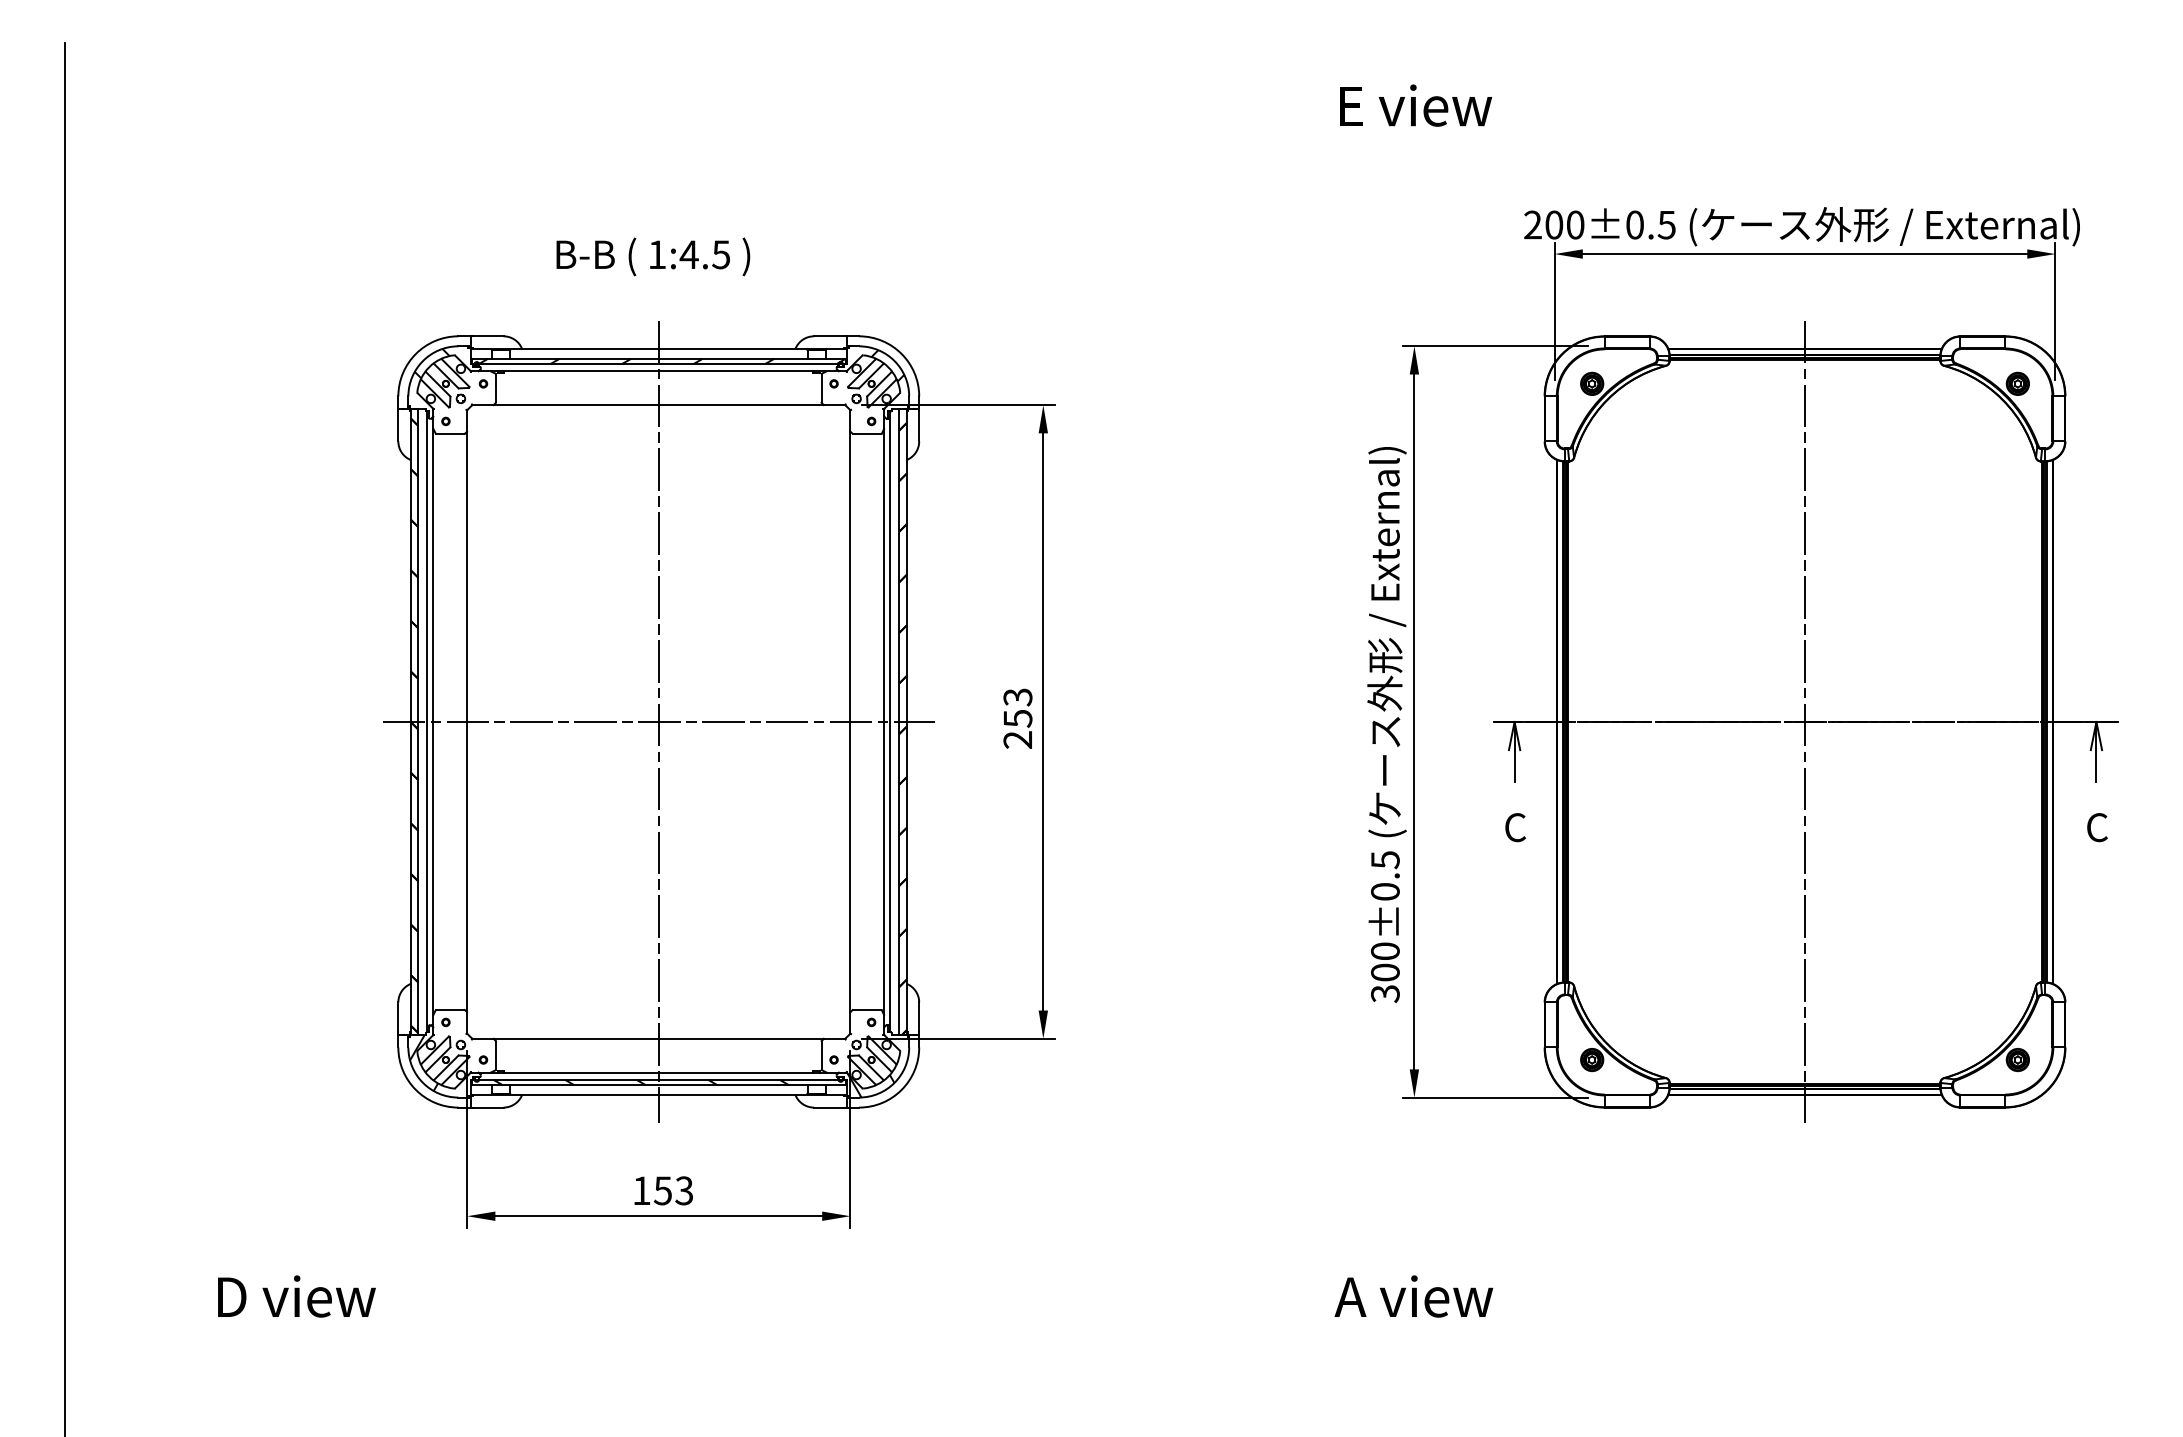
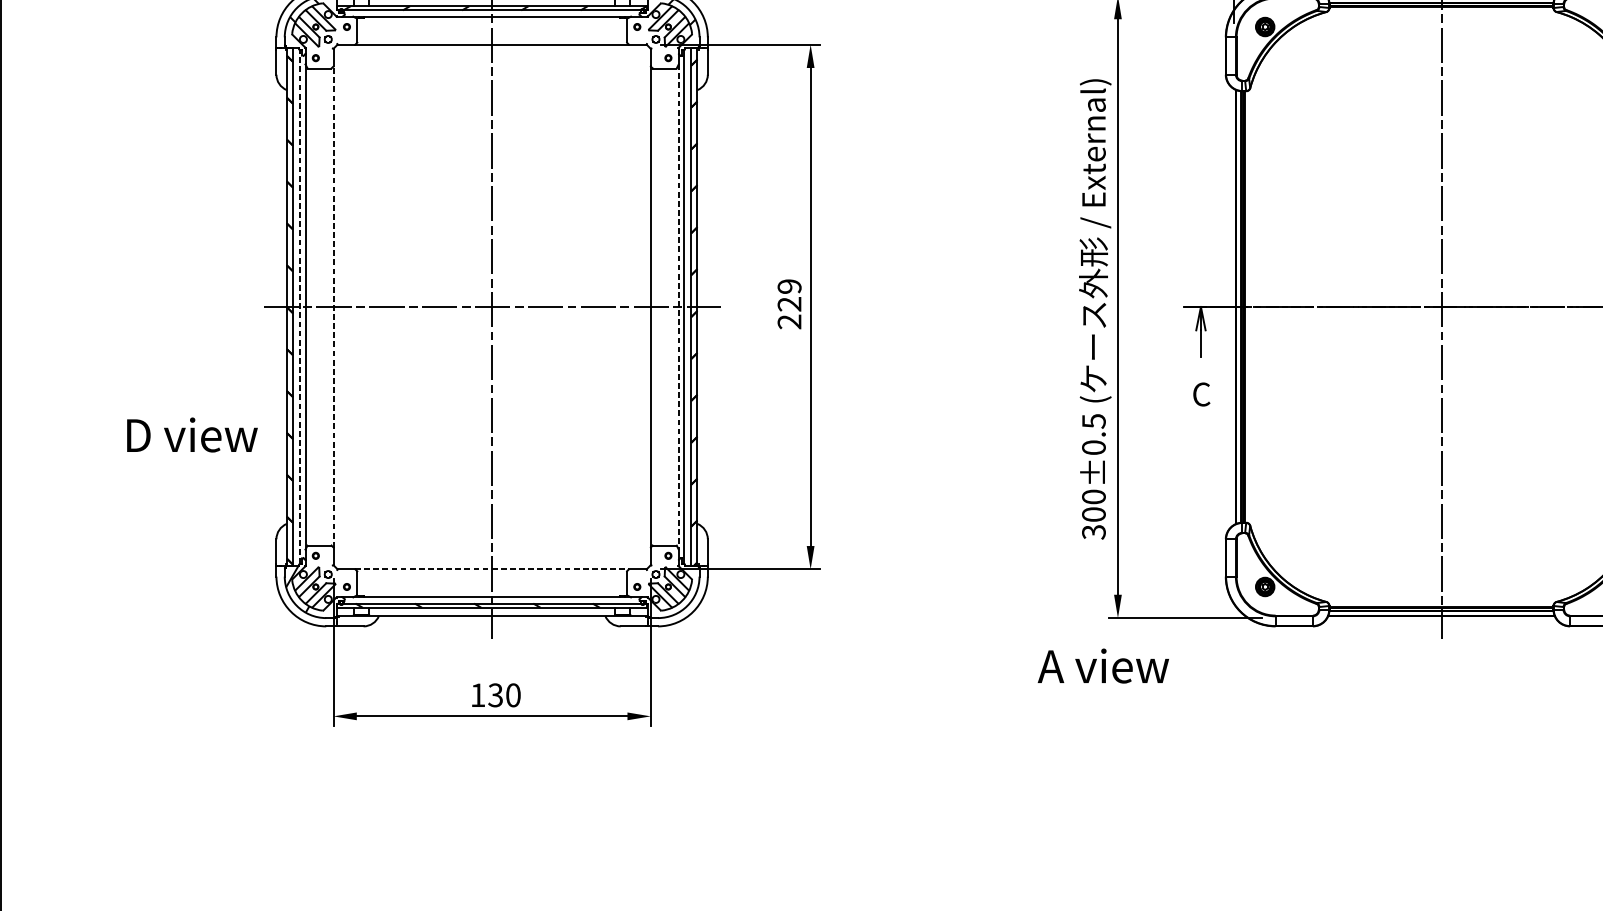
text: (1017, 707) -> (789, 295), 253 -> 229
line: (427, 721) -> (300, 306), solid -> dashed
line: (467, 721) -> (333, 306), solid -> dashed
line: (884, 722) -> (679, 307), solid -> dashed
line: (659, 1038) -> (492, 569), solid -> dashed
hatch: (870, 1085) -> (667, 608), removed
text: (673, 1190) -> (504, 695), 153 -> 130
text: (296, 1296) -> (192, 435), moved
text: (1413, 1296) -> (1103, 666), moved

